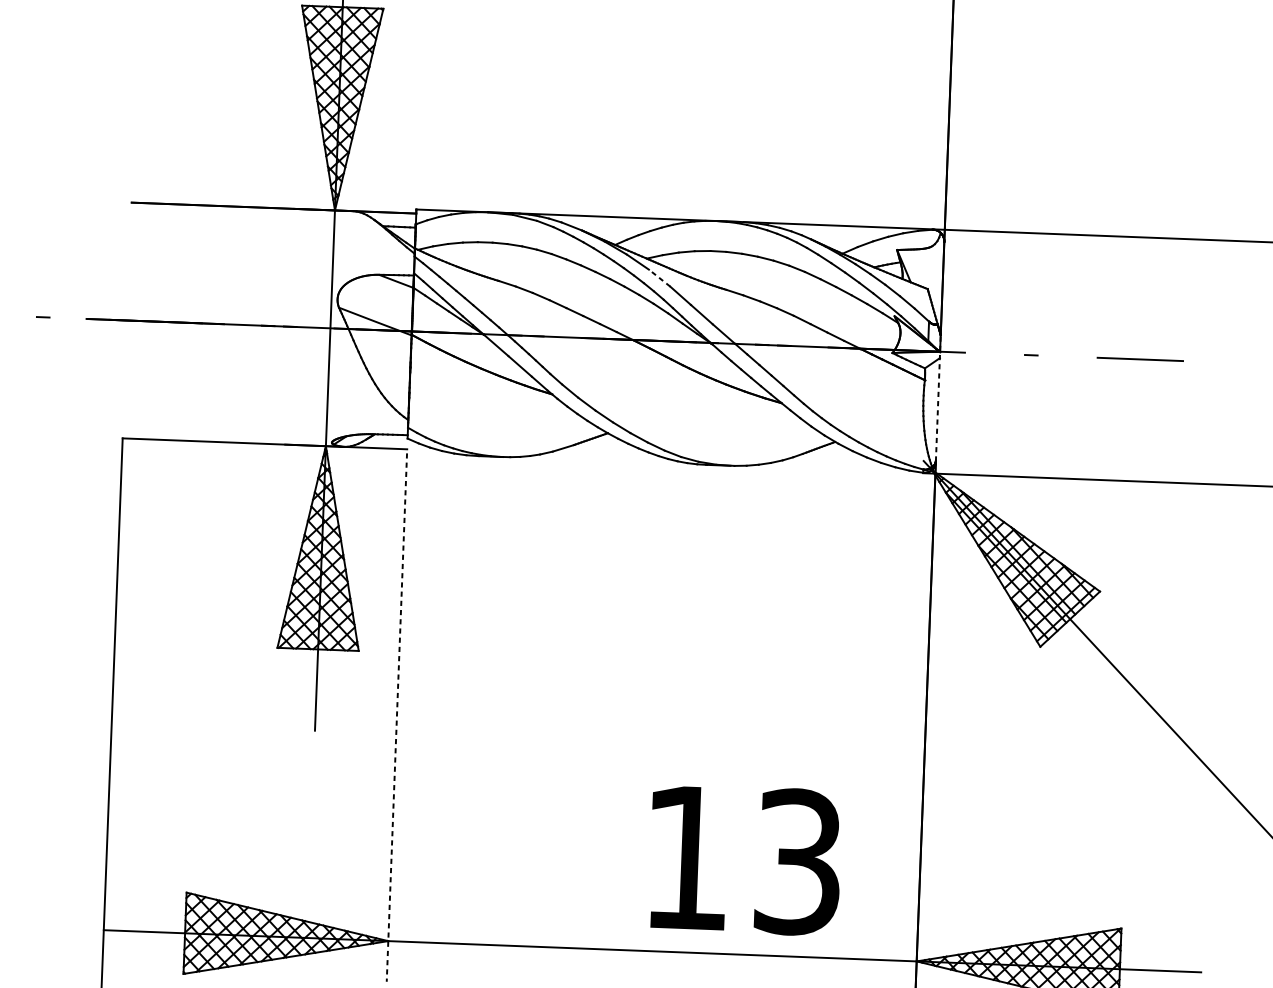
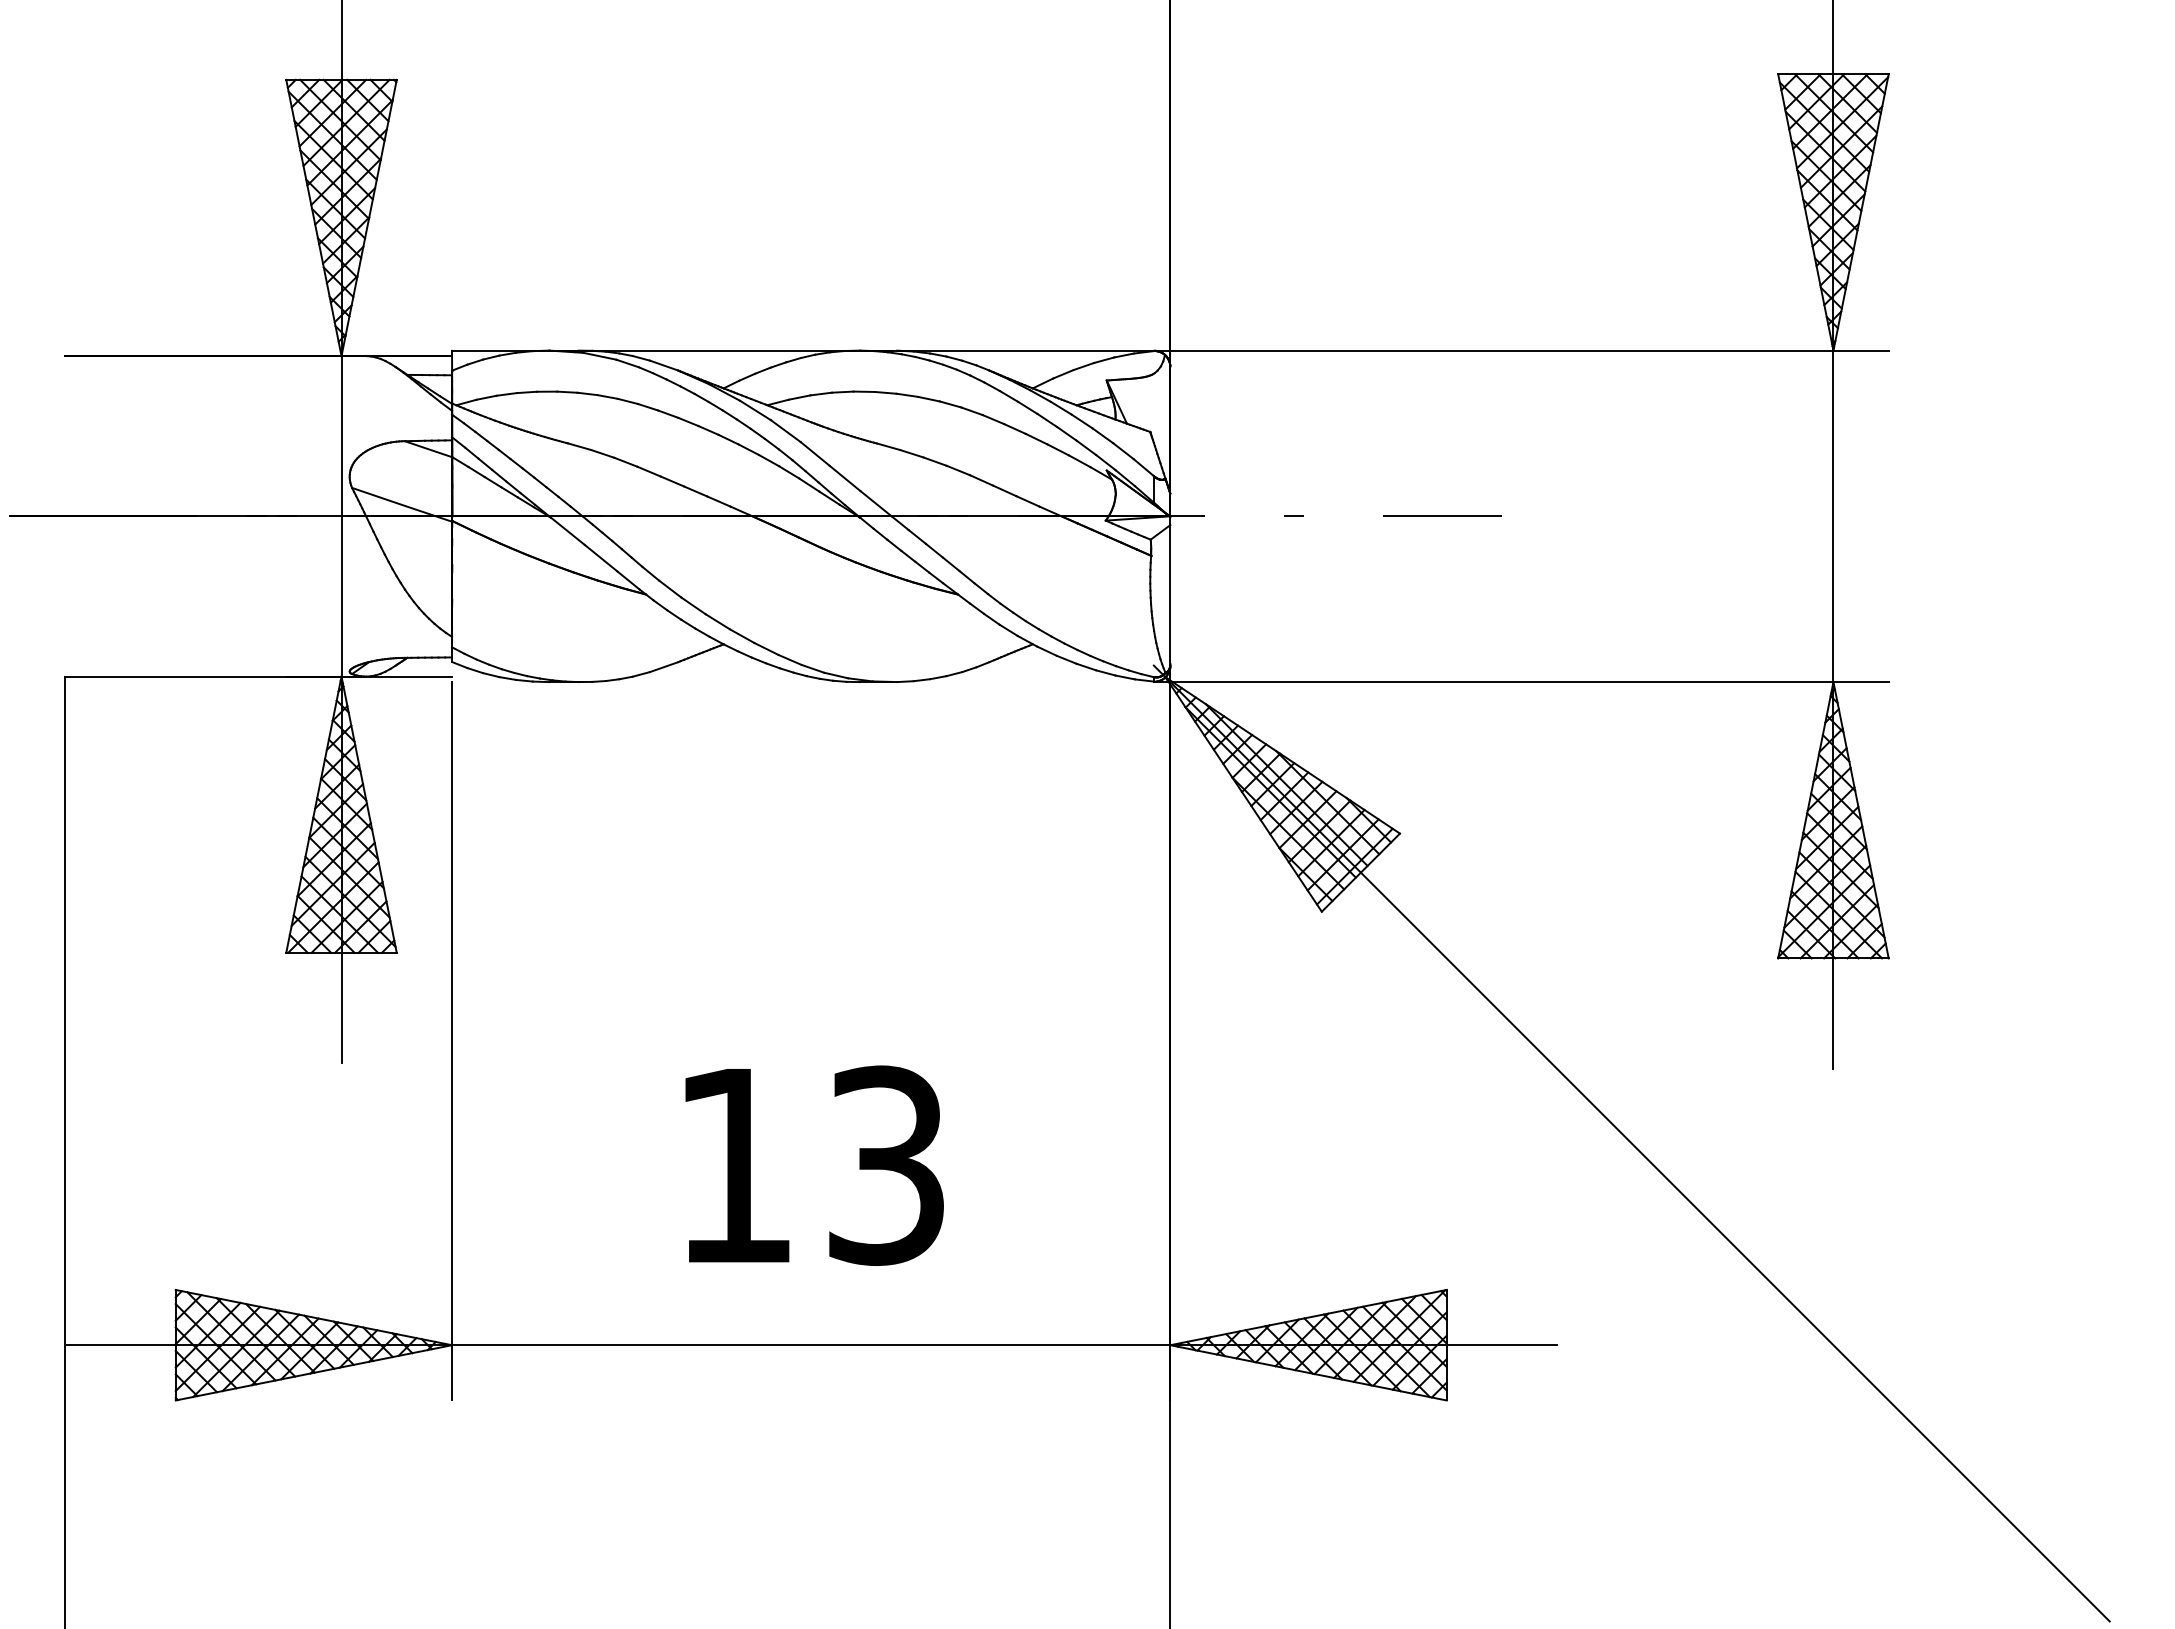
line: (659, 278) -> (785, 431), dashed -> solid
line: (938, 398) -> (1170, 579), dashed -> solid
line: (397, 717) -> (452, 1041), dashed -> solid
text: (745, 860) -> (814, 1165), moved

